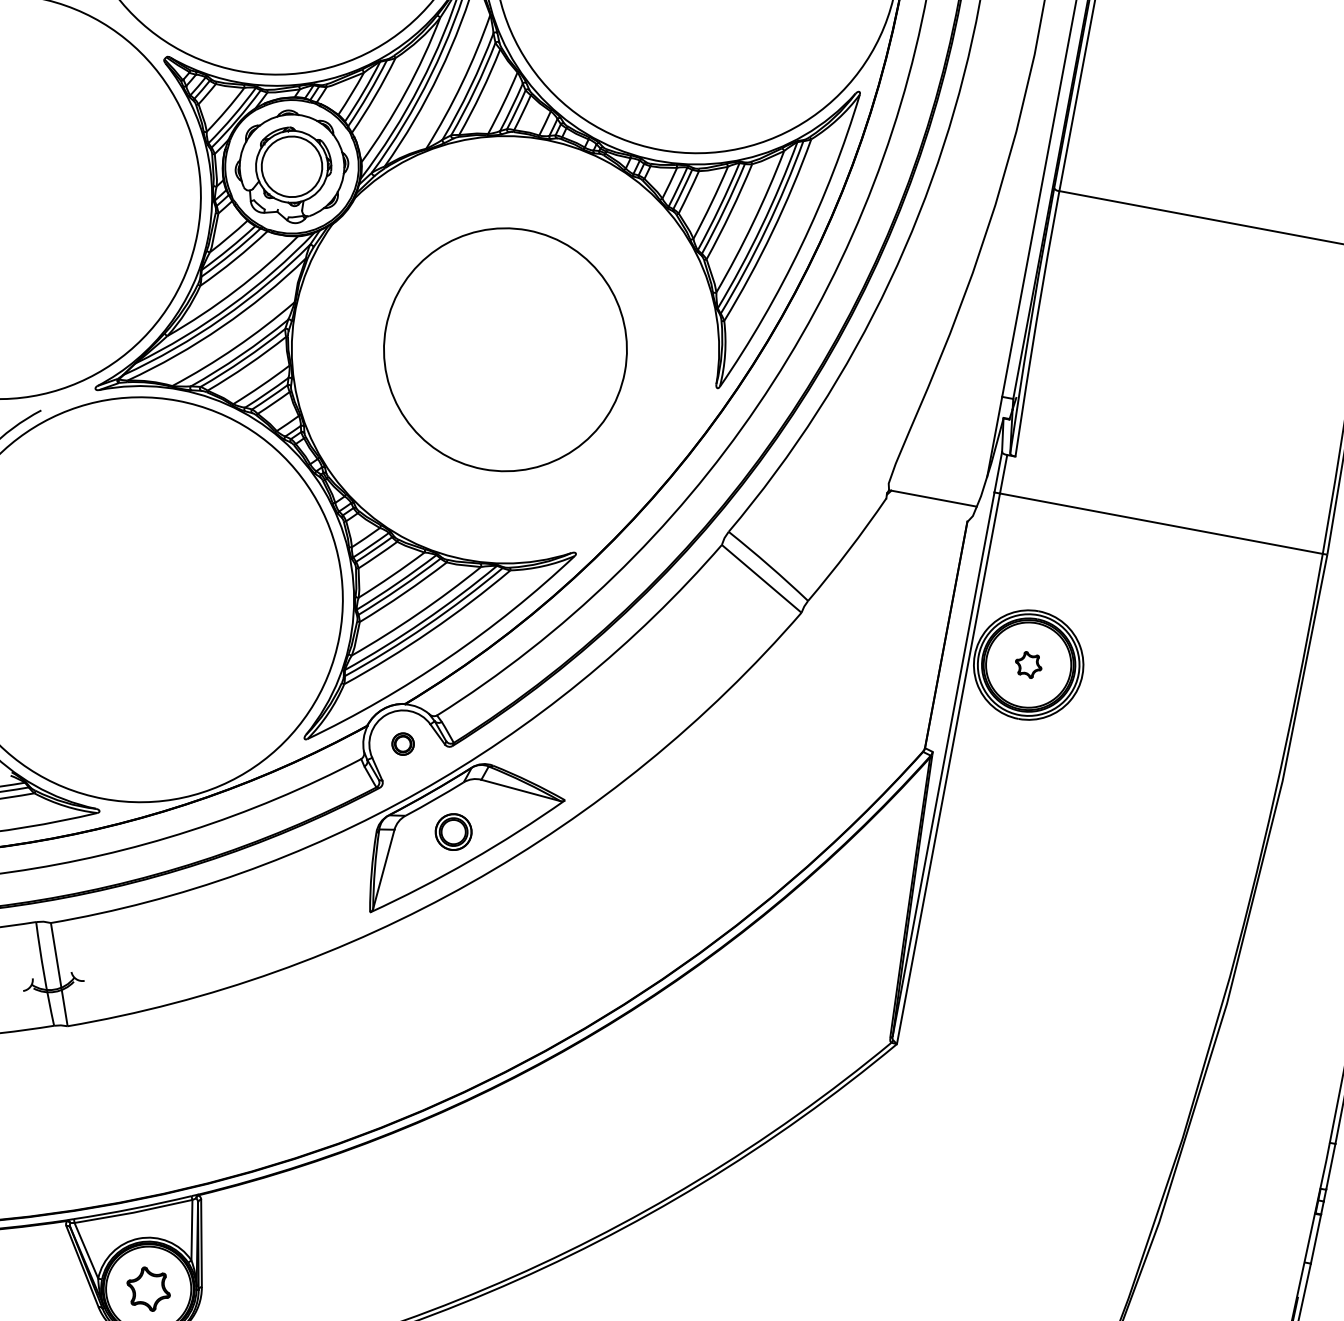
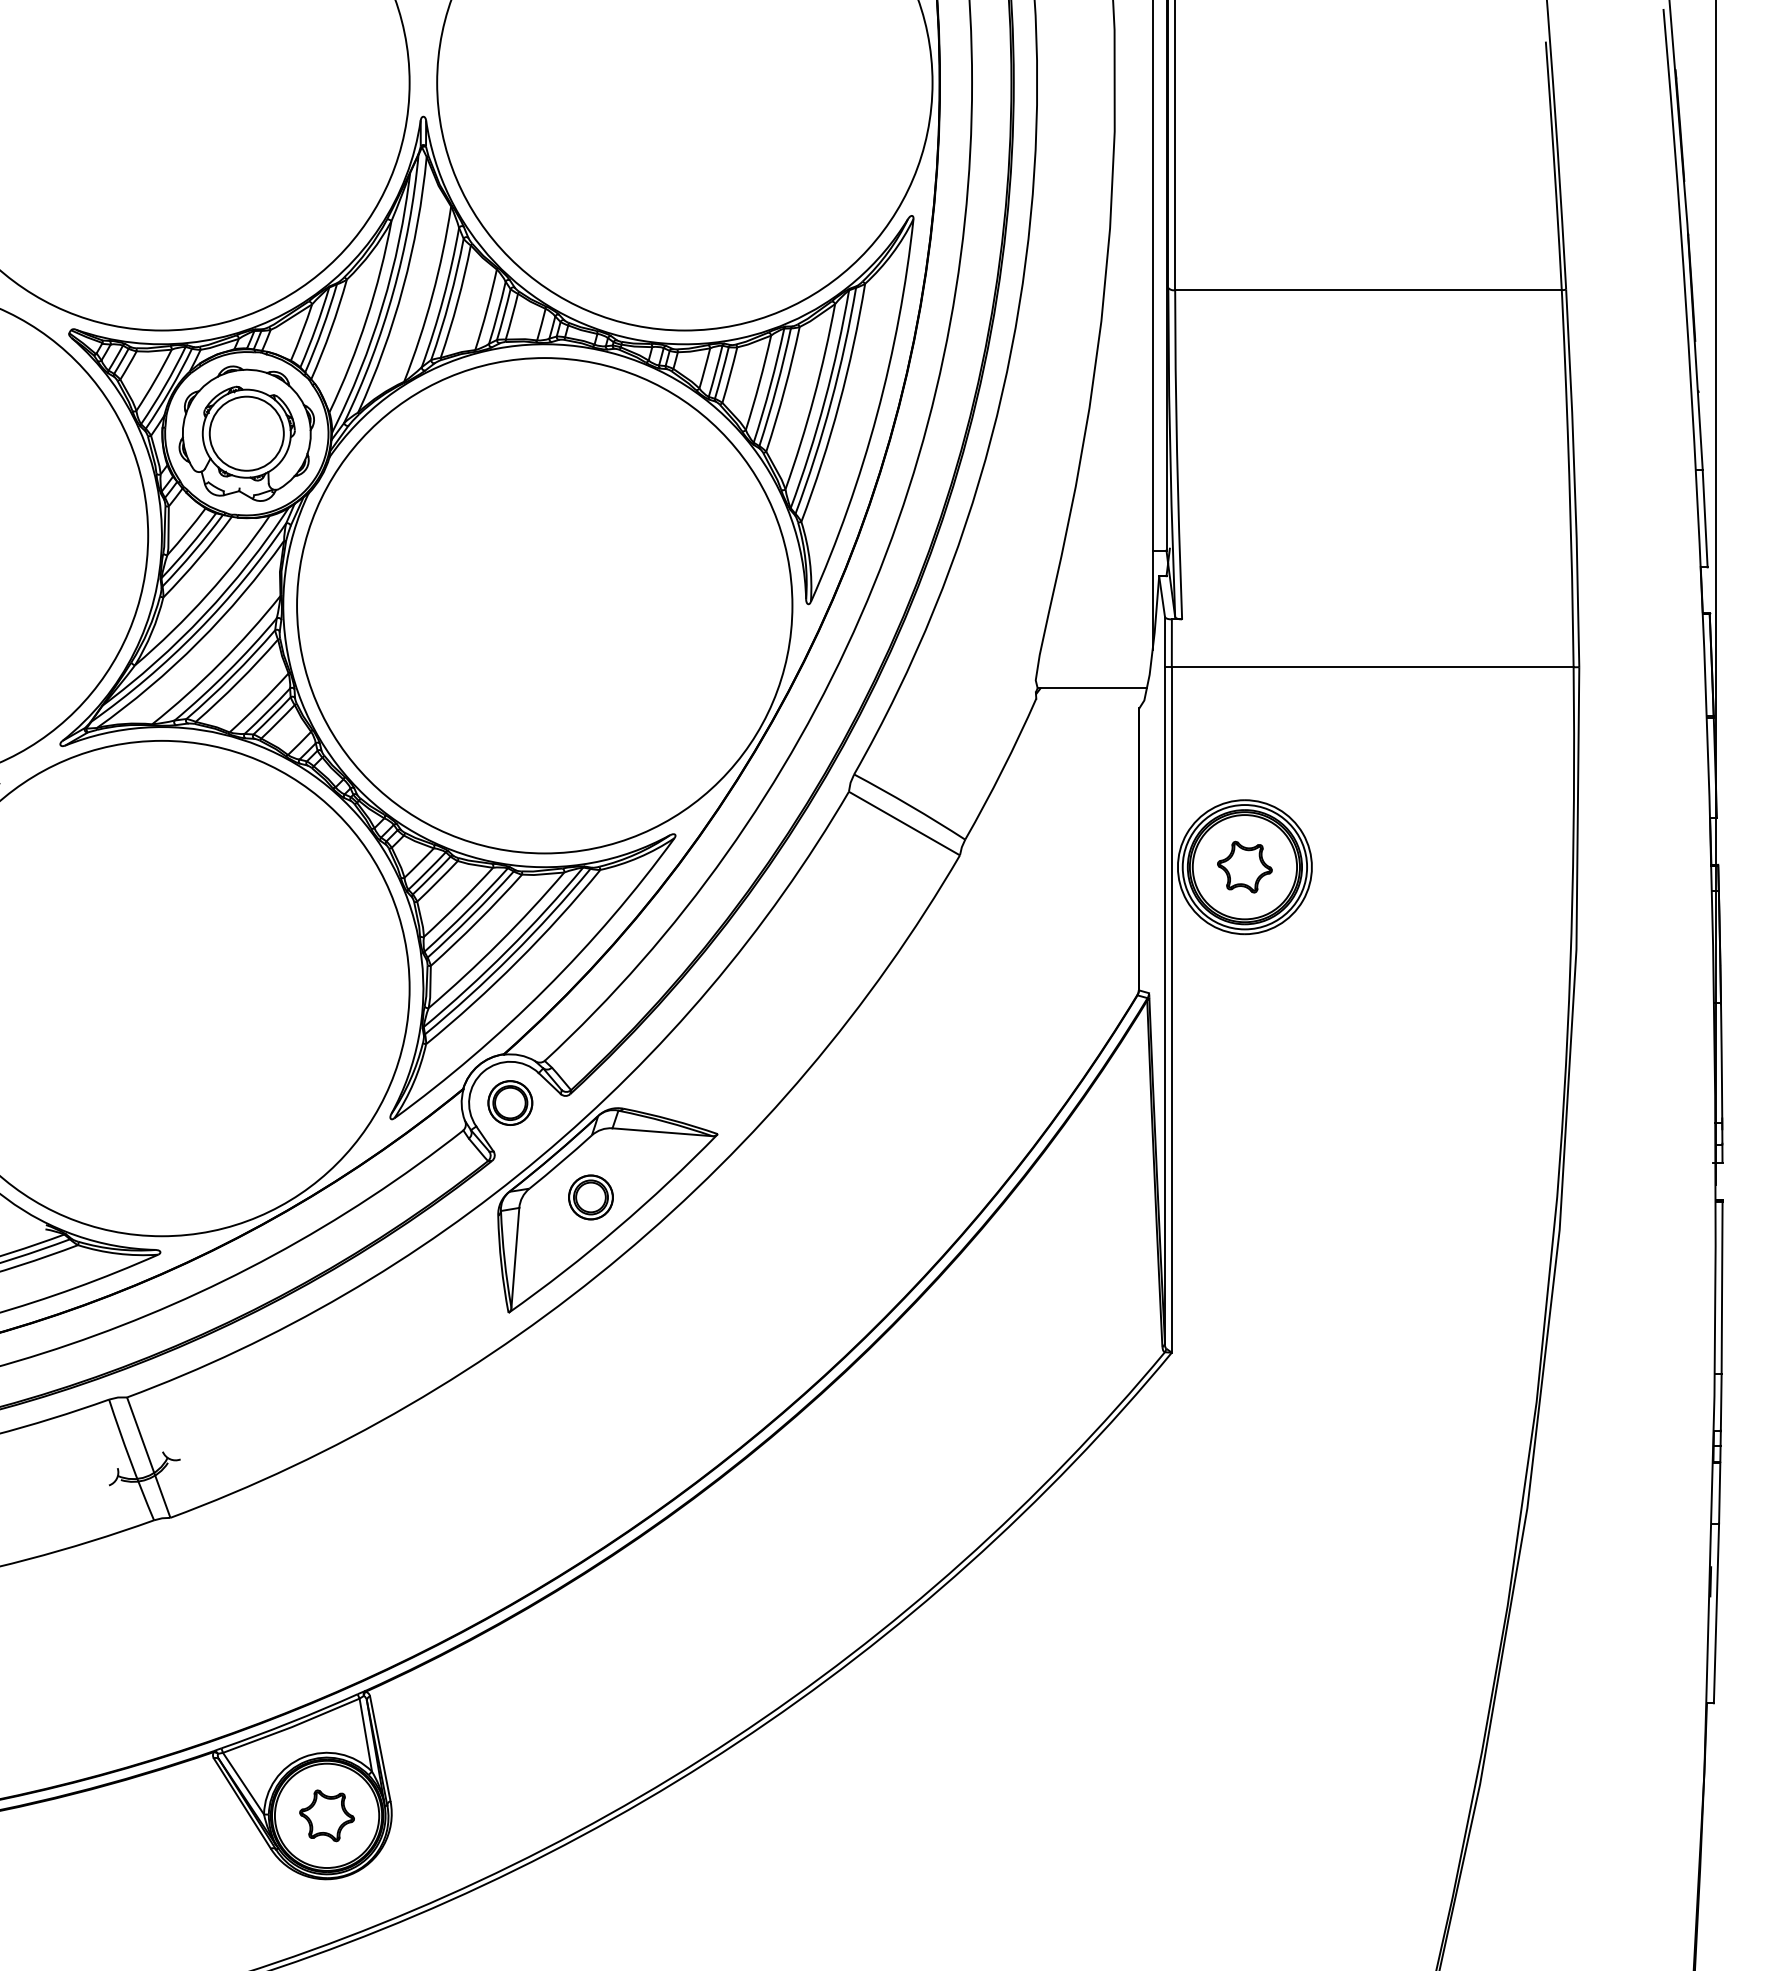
circle: (505, 349) -> (544, 605), size x1.67
part: (1028, 664) -> (1244, 866), size x1.67
part: (403, 743) -> (510, 1102), size x1.67

